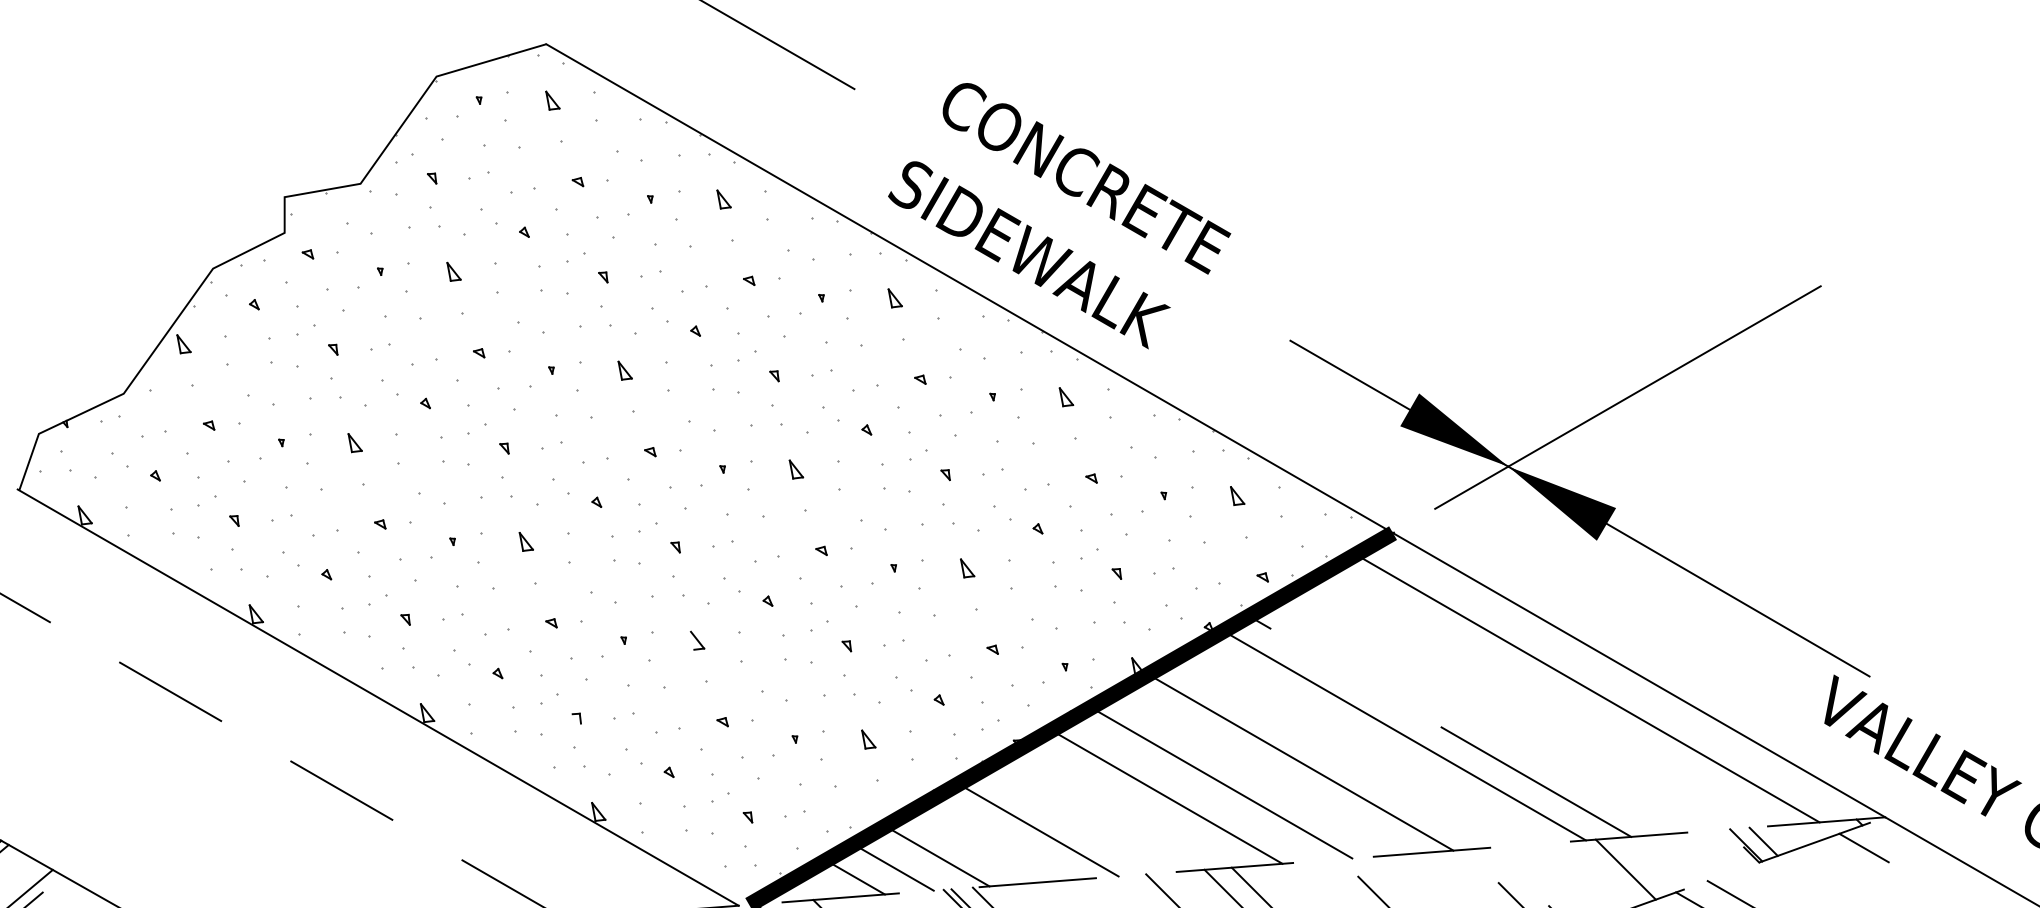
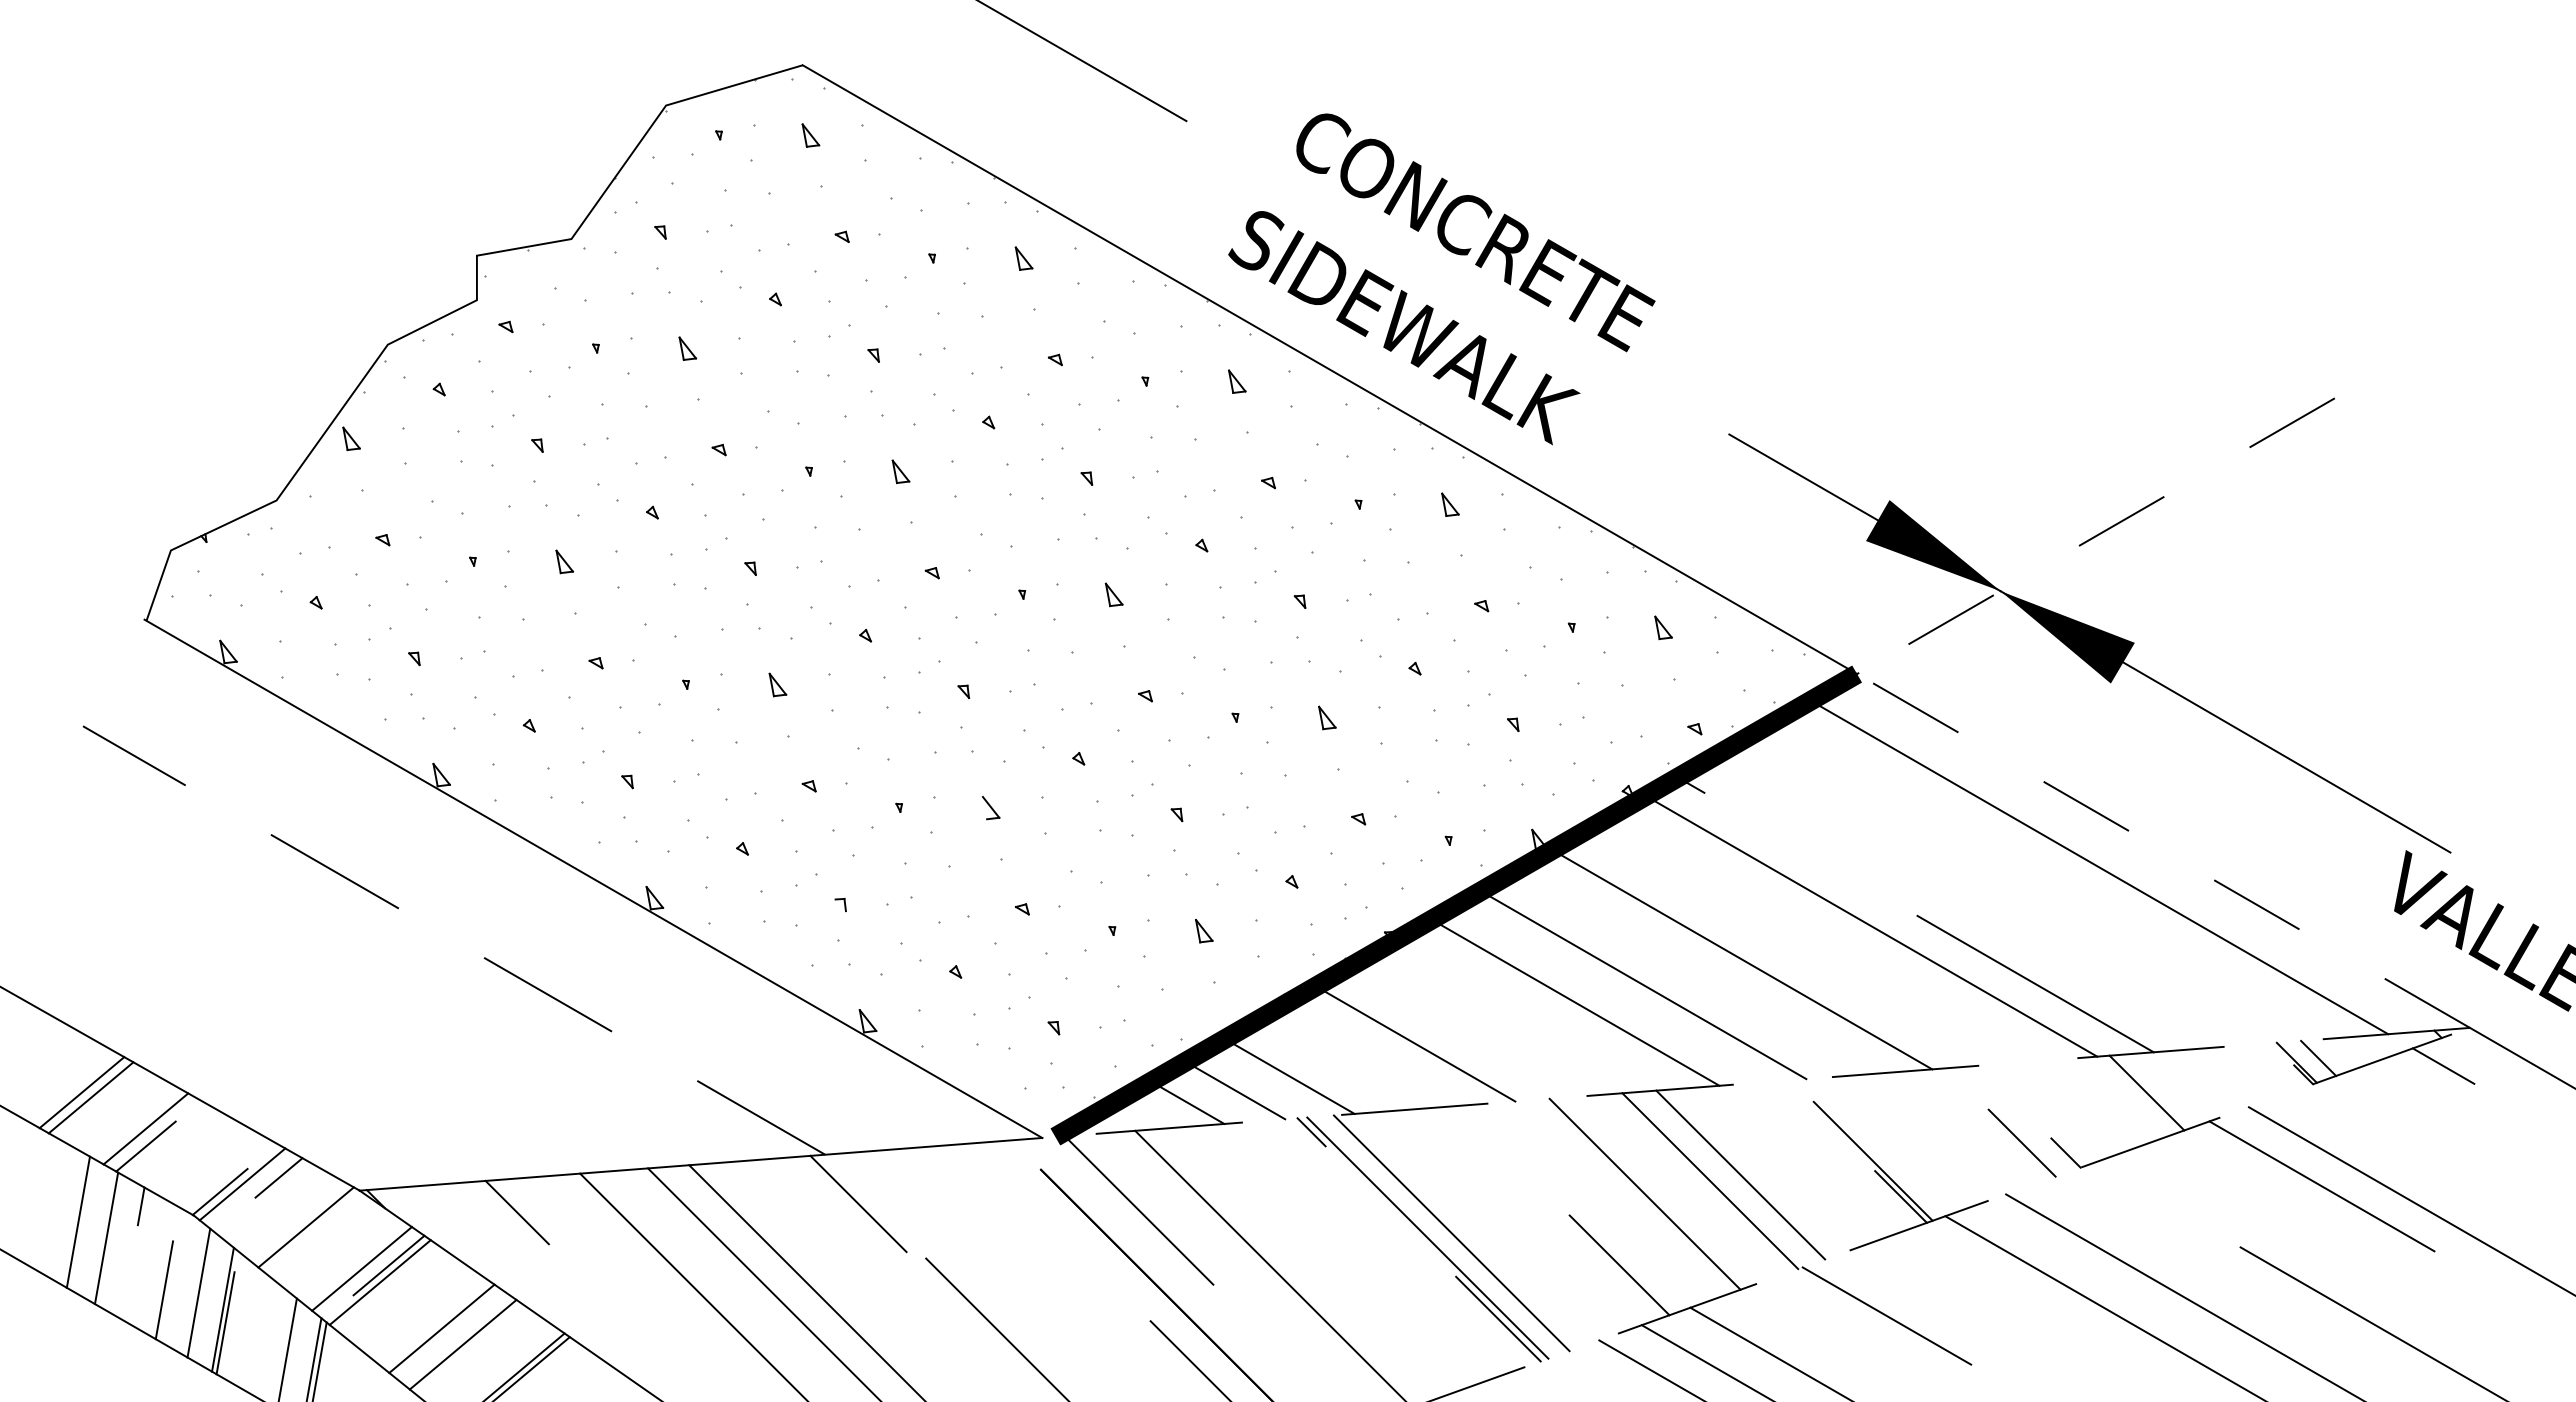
line: (1628, 396) -> (2150, 504), solid -> dashed
line: (1639, 674) -> (2163, 850), solid -> dashed

